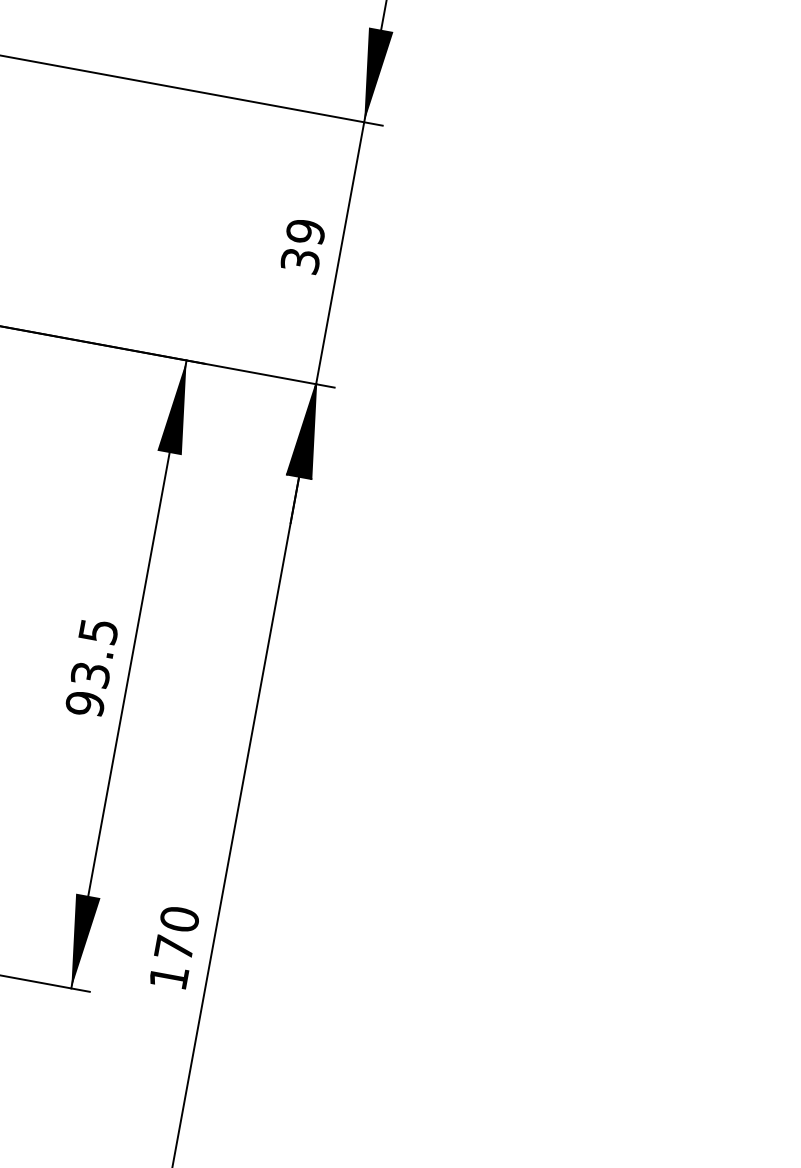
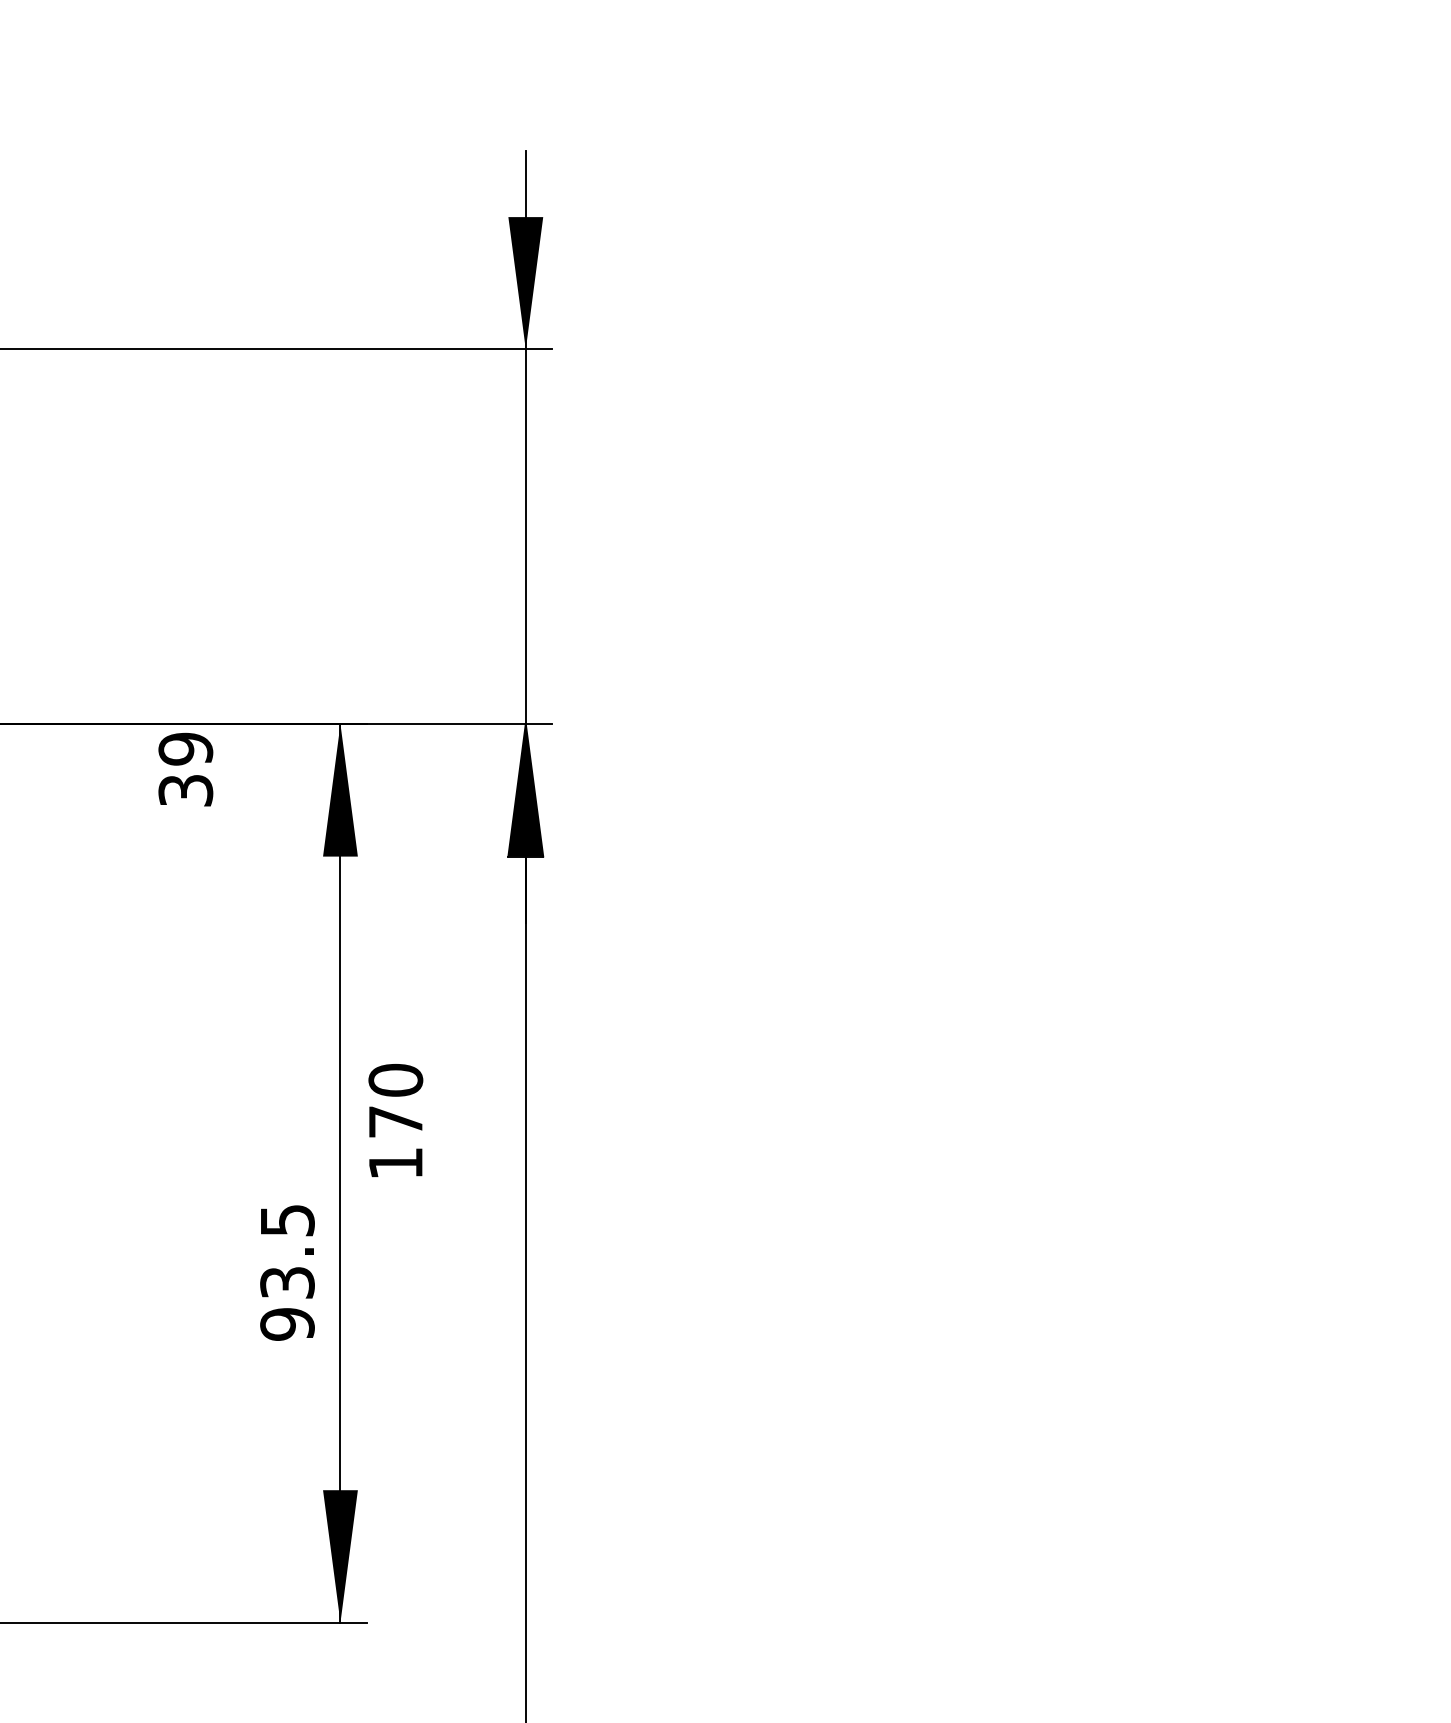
text: (302, 246) -> (185, 769), moved
text: (91, 667) -> (287, 1272), moved
text: (174, 947) -> (395, 1120), moved

